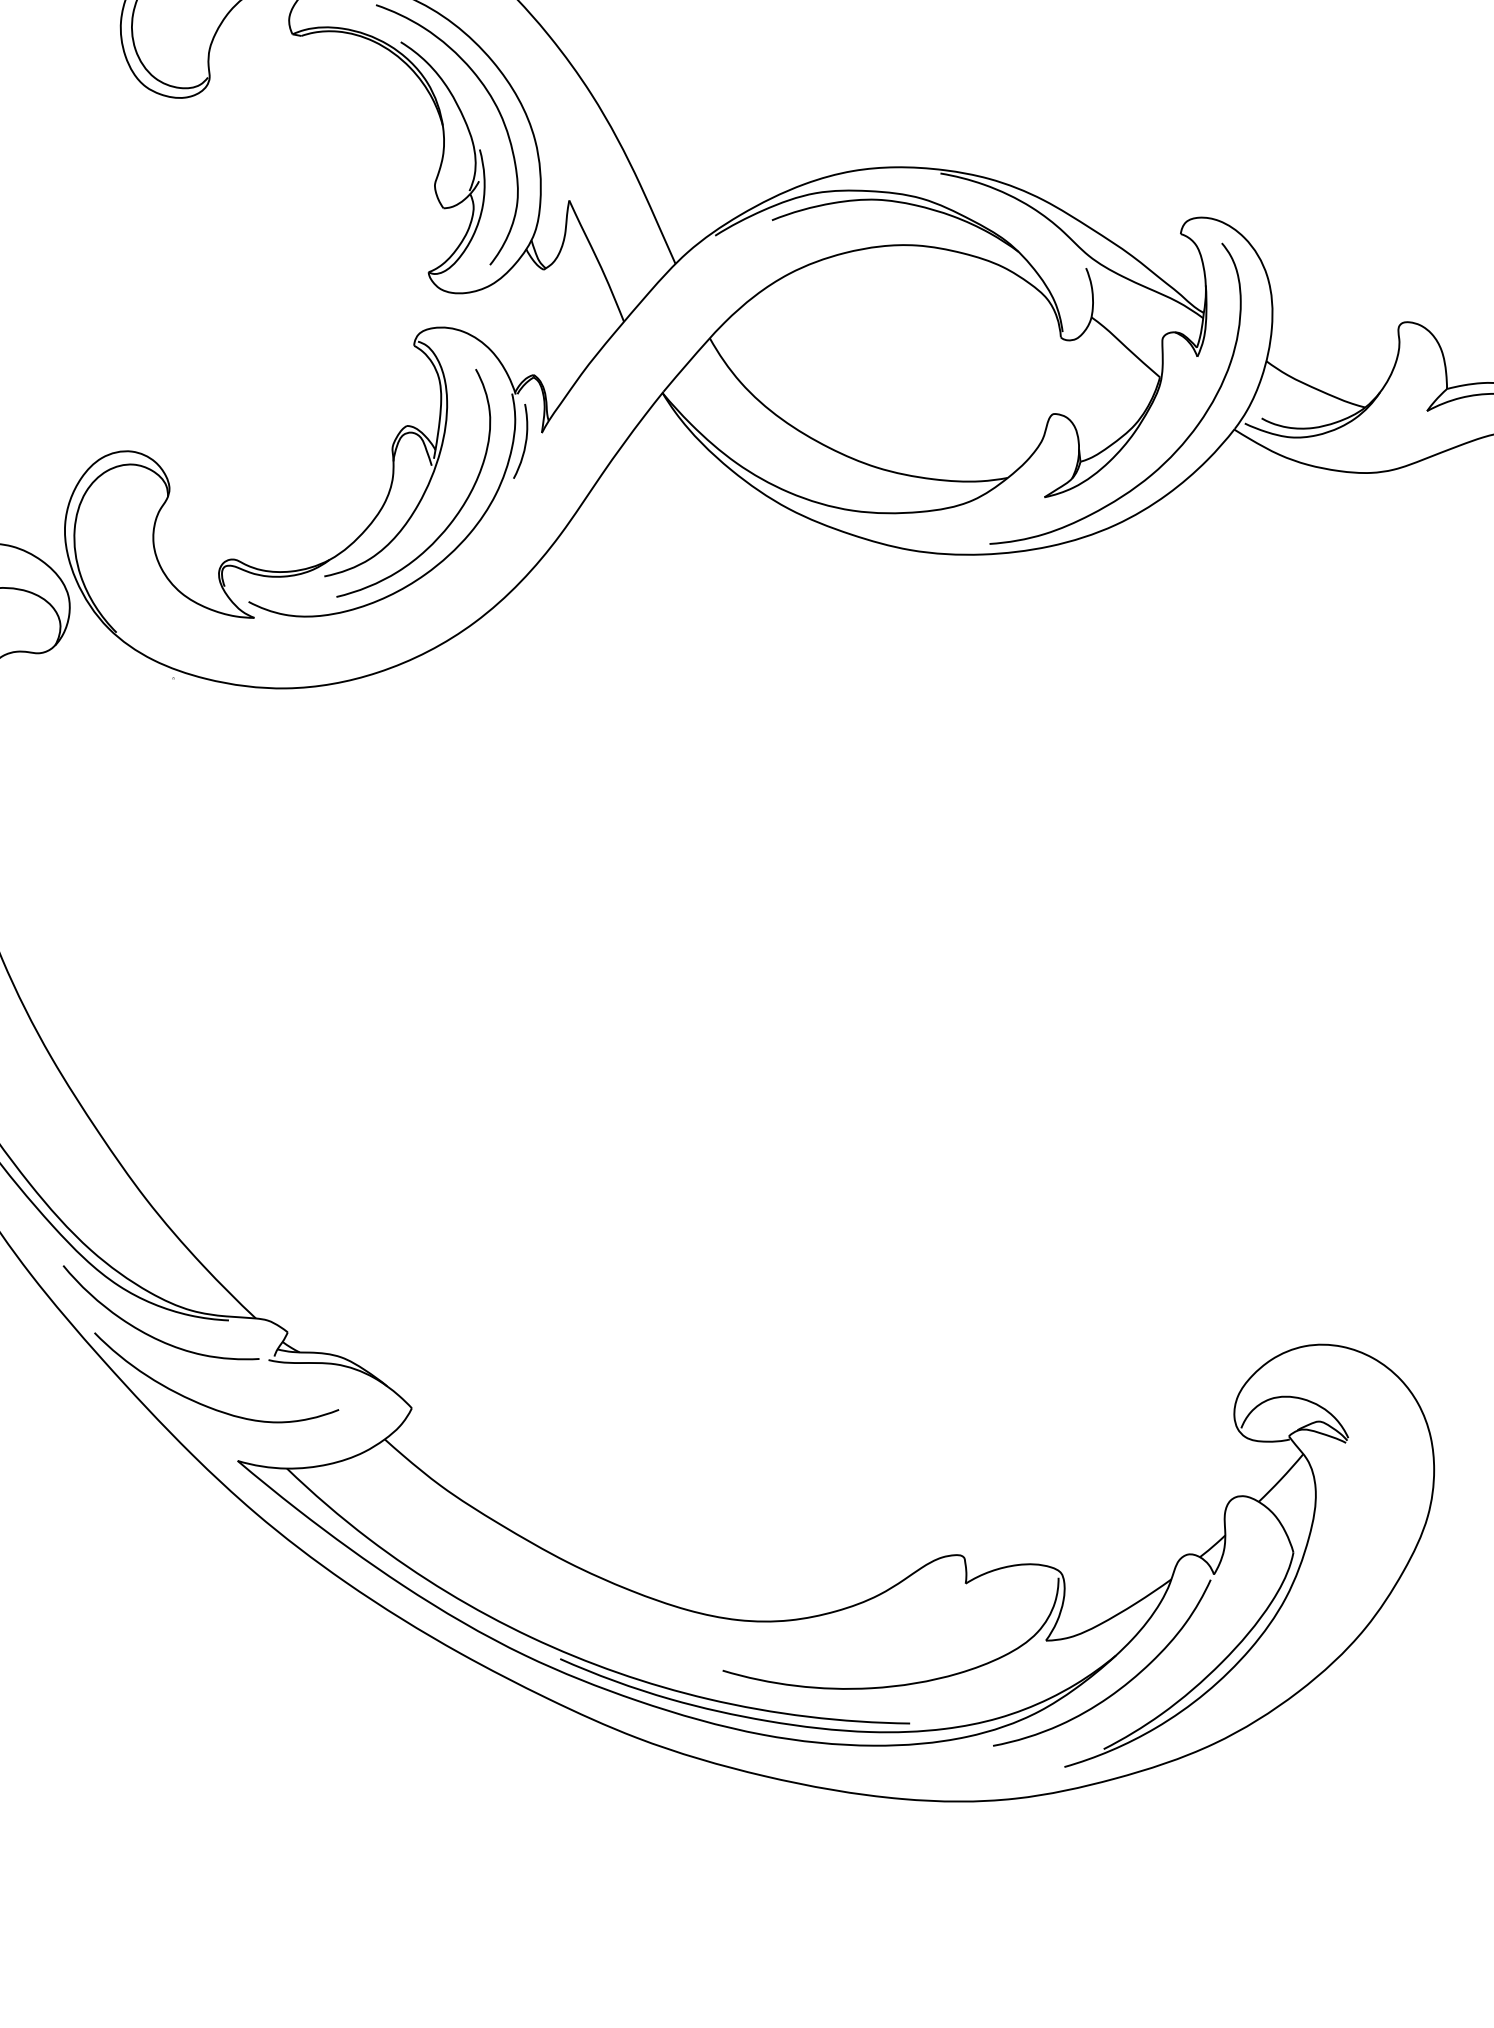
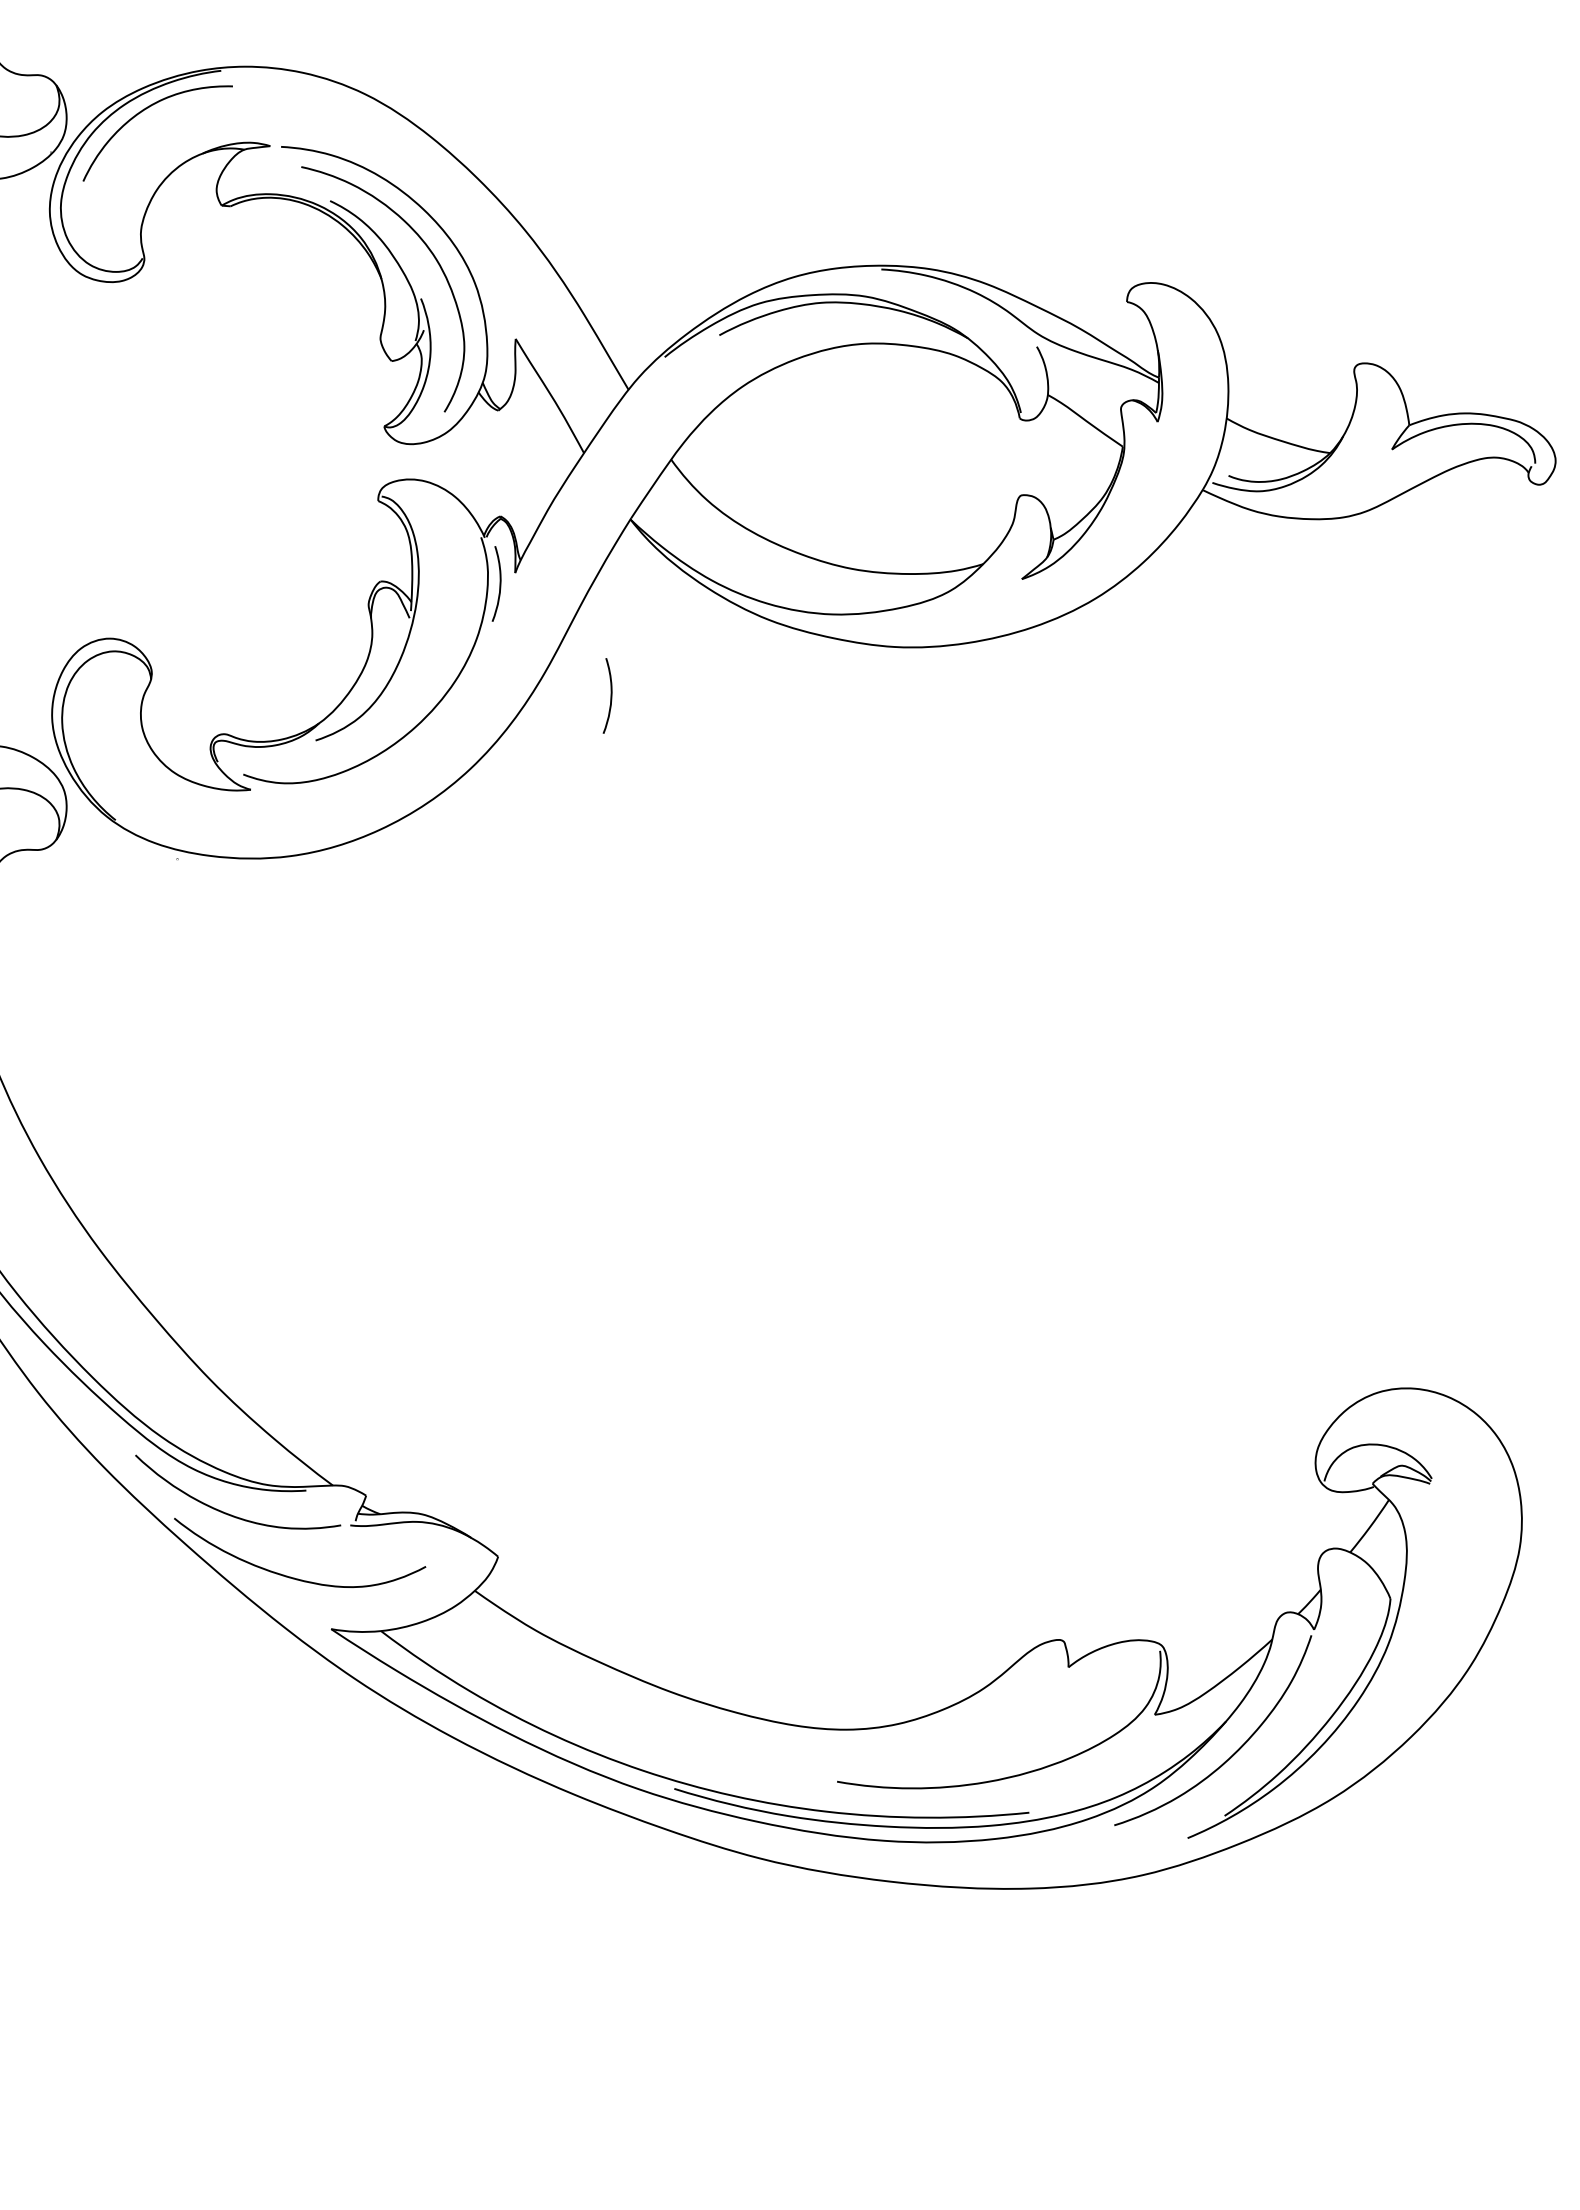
curve: (1178, 446) -> (1149, 513), removed
curve: (458, 510) -> (441, 659), removed
curve: (622, 565) -> (610, 695), added

